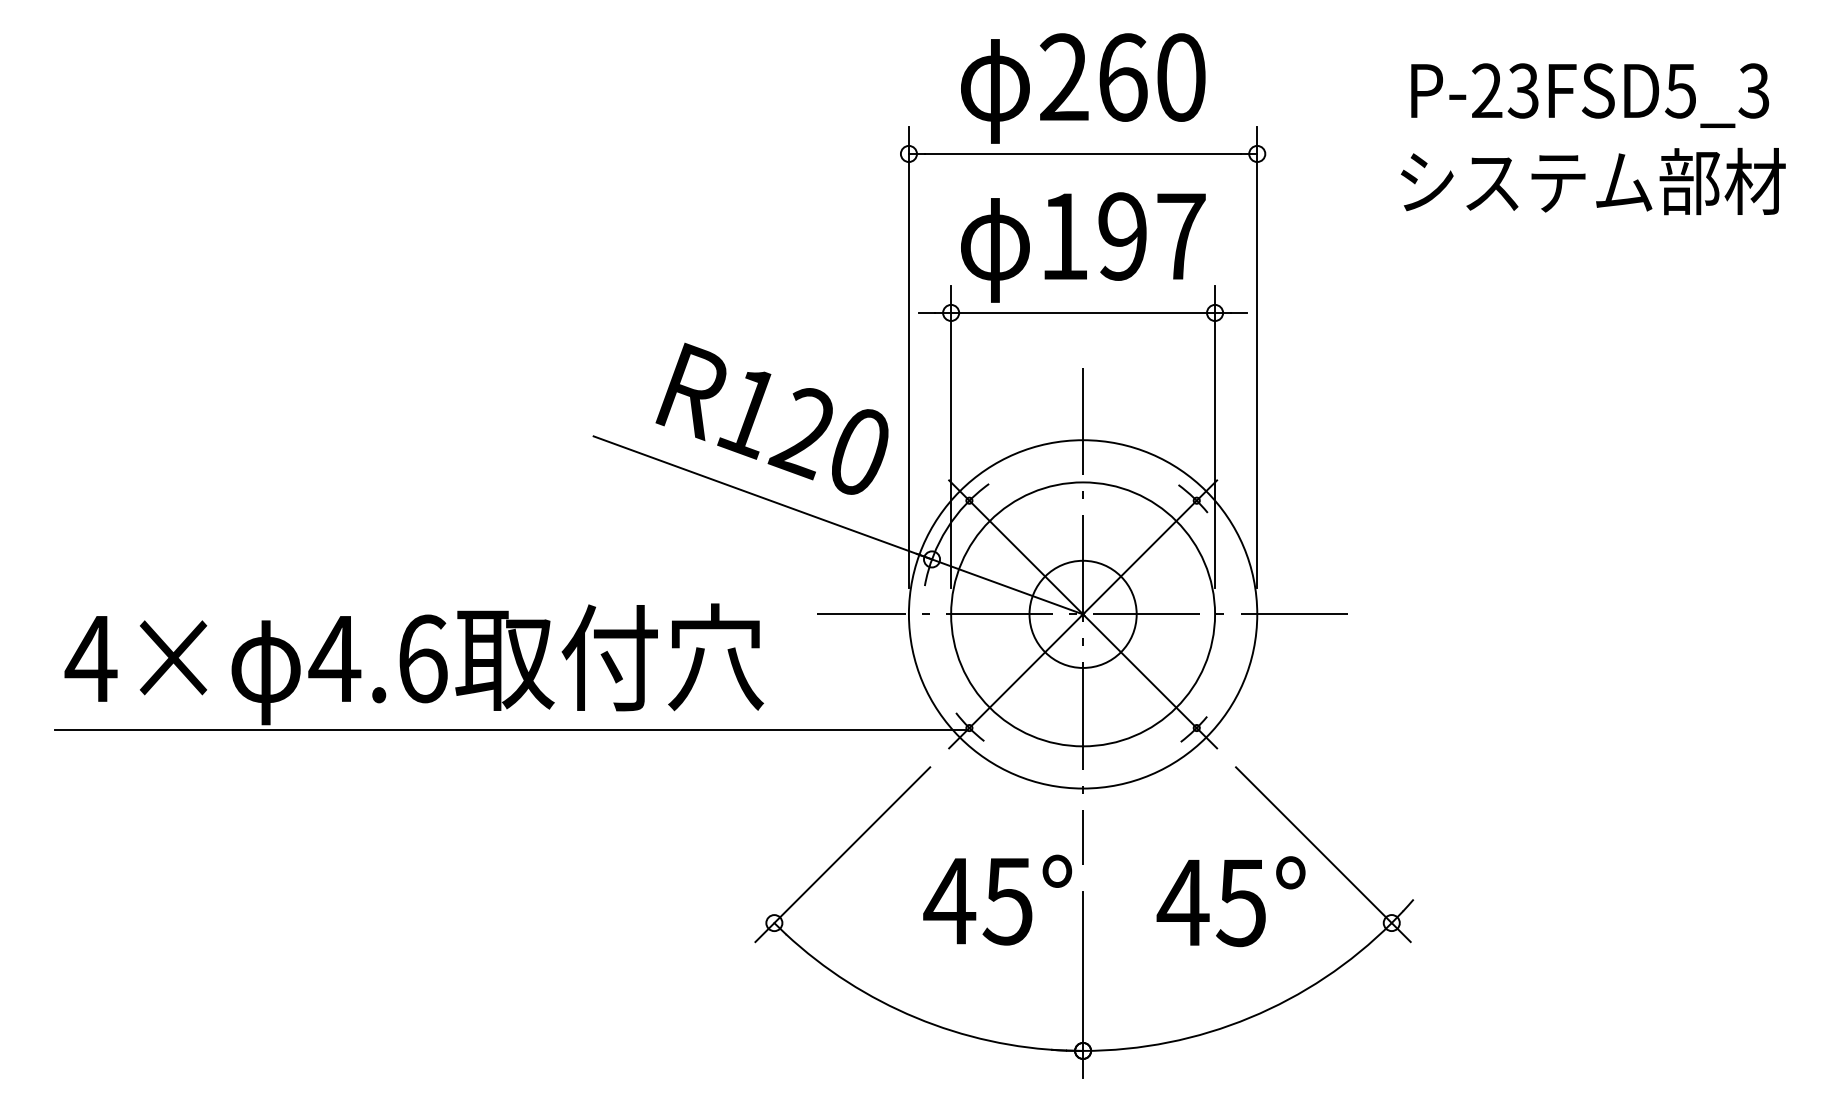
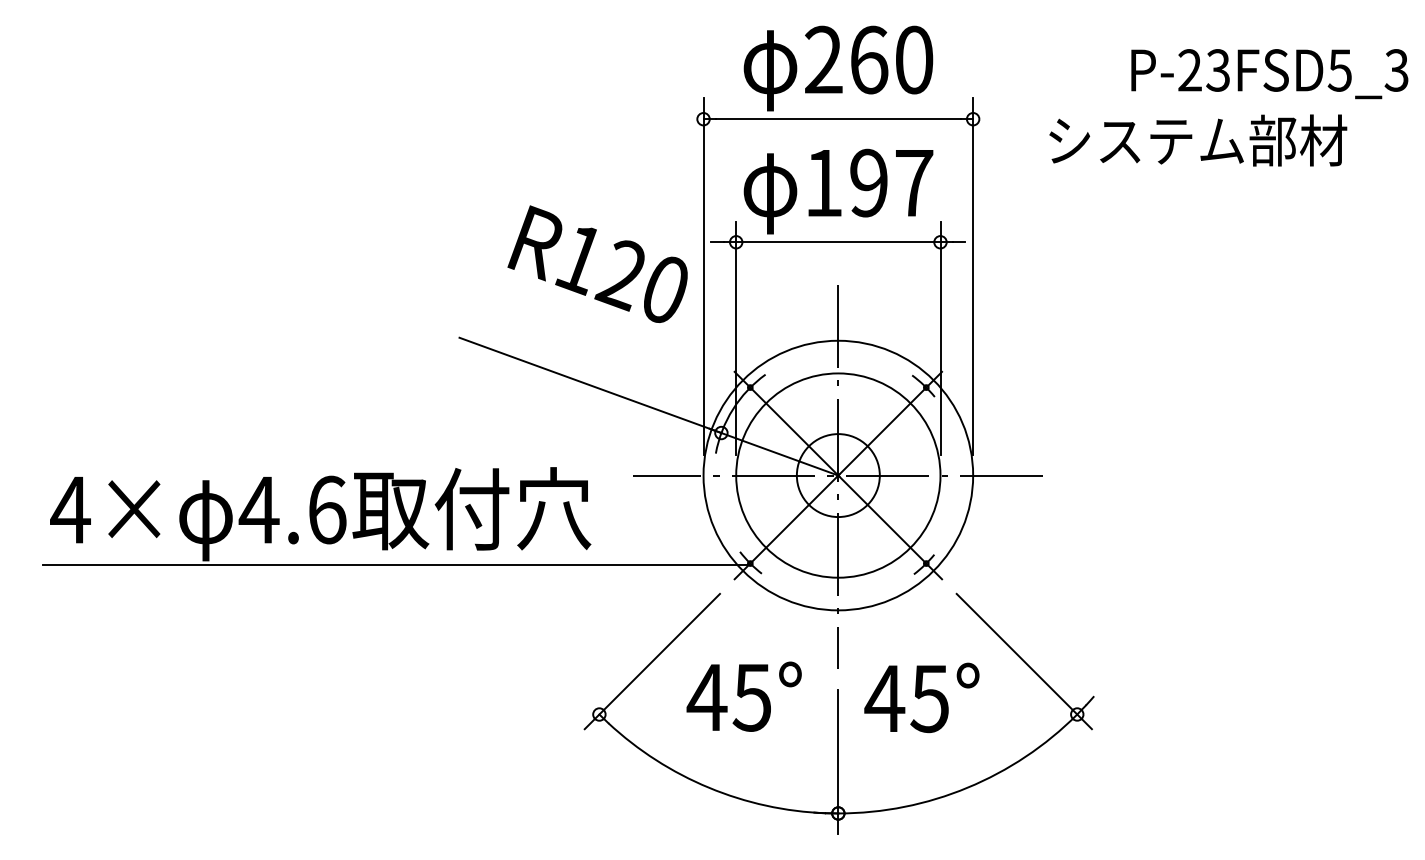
text: (1589, 96) -> (1269, 74), moved
text: (1593, 181) -> (1198, 140), moved
text: (771, 417) -> (597, 263), moved
text: (996, 899) -> (743, 696), moved
text: (1230, 901) -> (921, 697), moved

